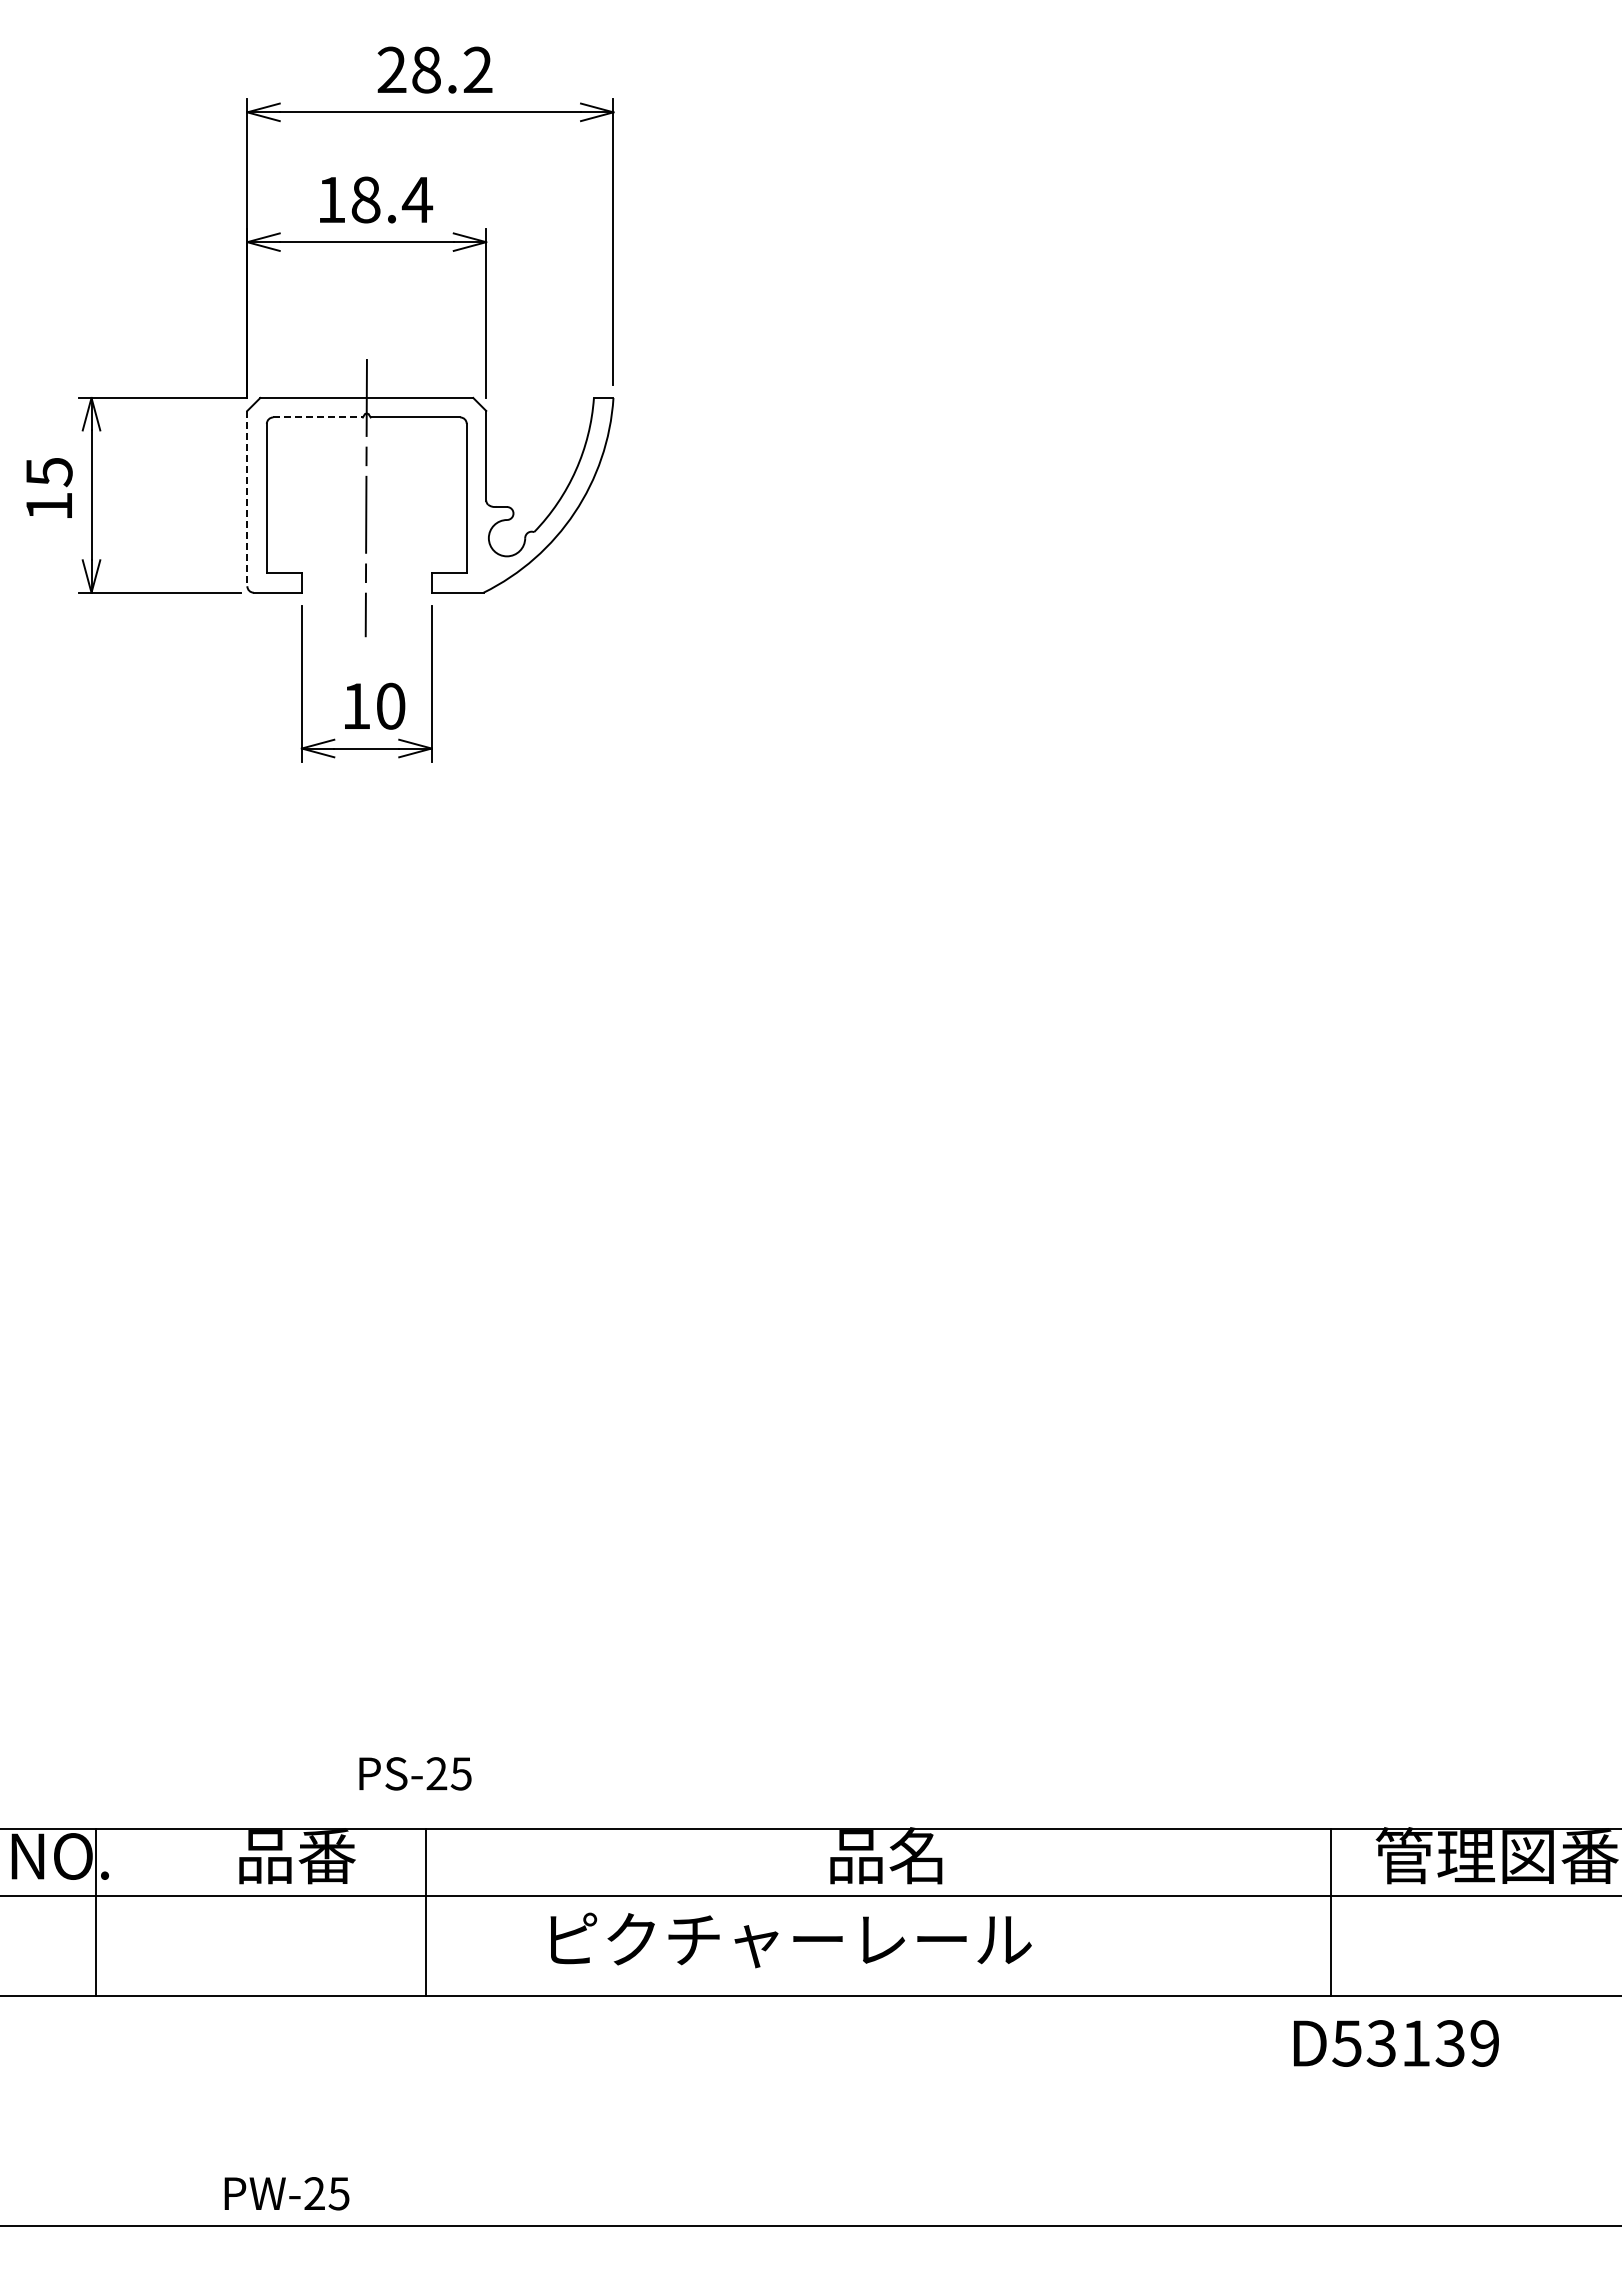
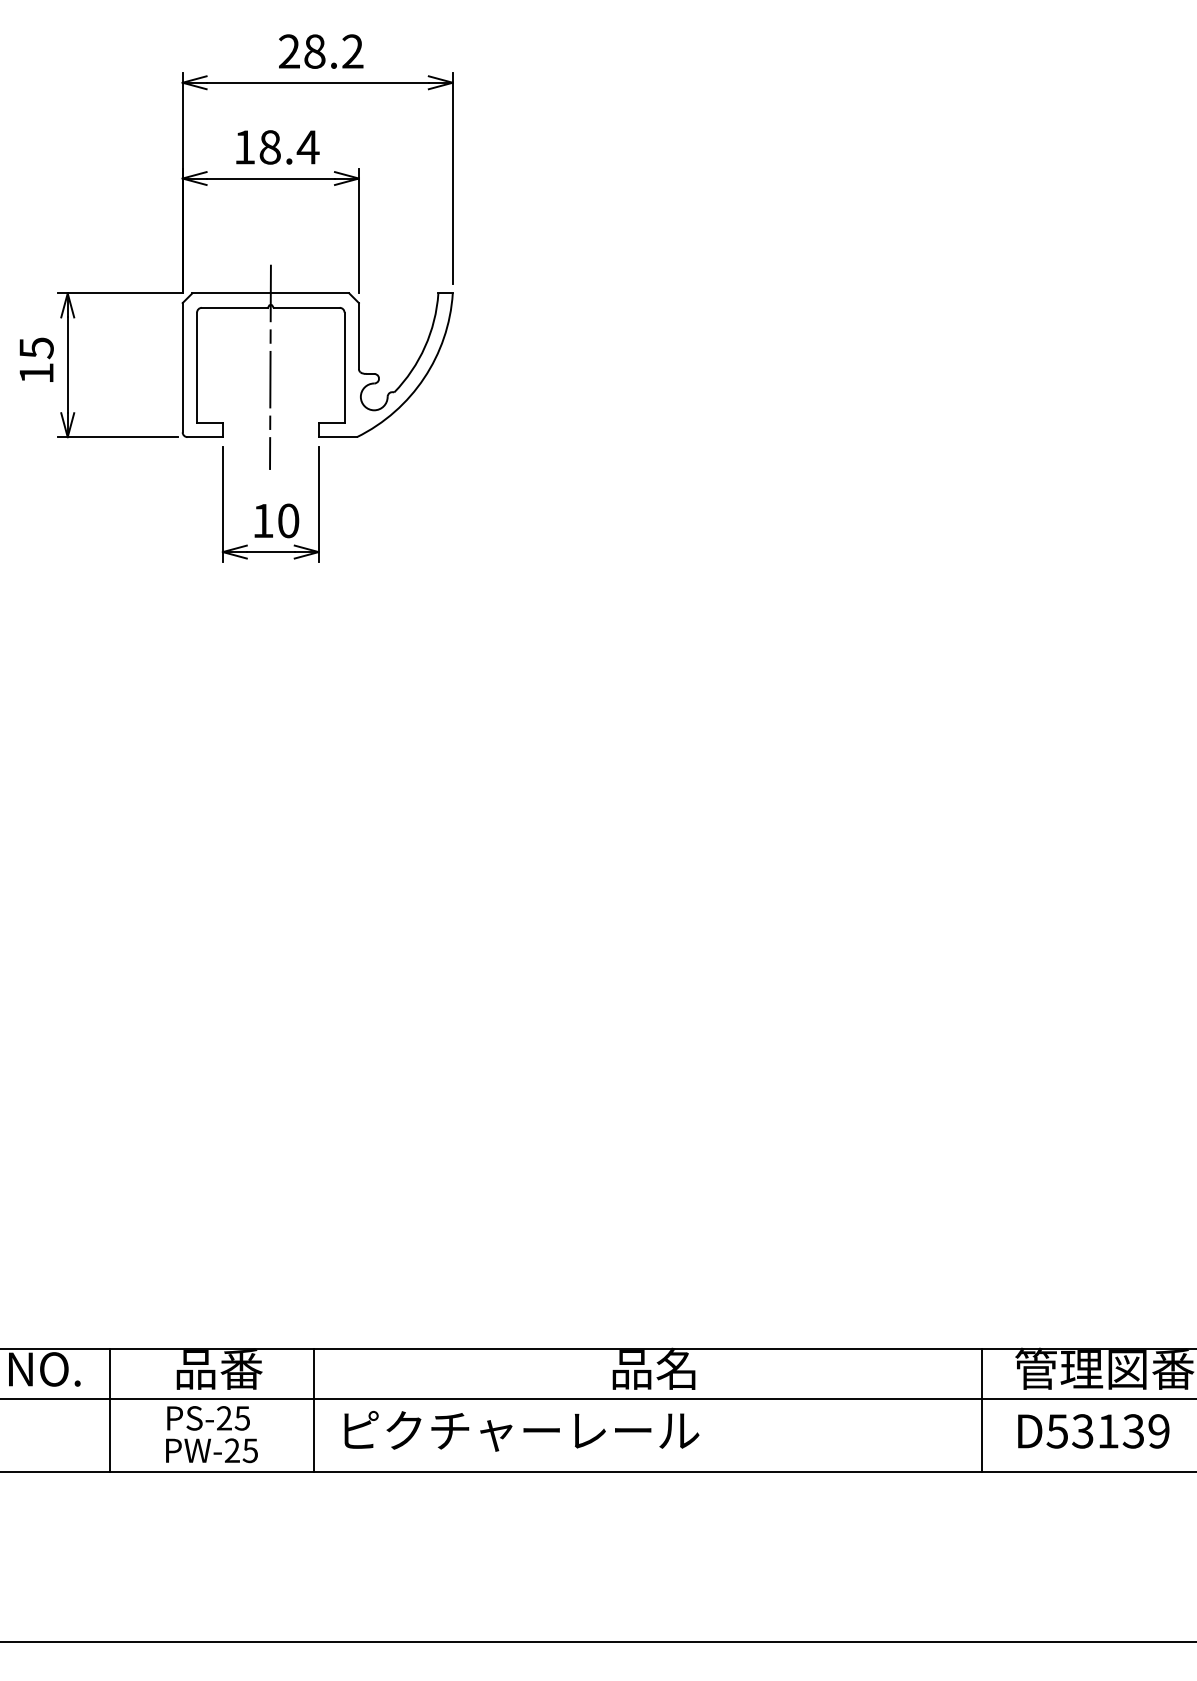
line: (318, 417) -> (235, 307), dashed -> solid
line: (247, 498) -> (182, 367), dashed -> solid
text: (415, 1773) -> (208, 1418), moved
line: (95, 1912) -> (109, 1410), moved
text: (790, 1940) -> (521, 1431), moved
text: (1396, 2043) -> (1093, 1431), moved
text: (286, 2193) -> (211, 1450), moved

